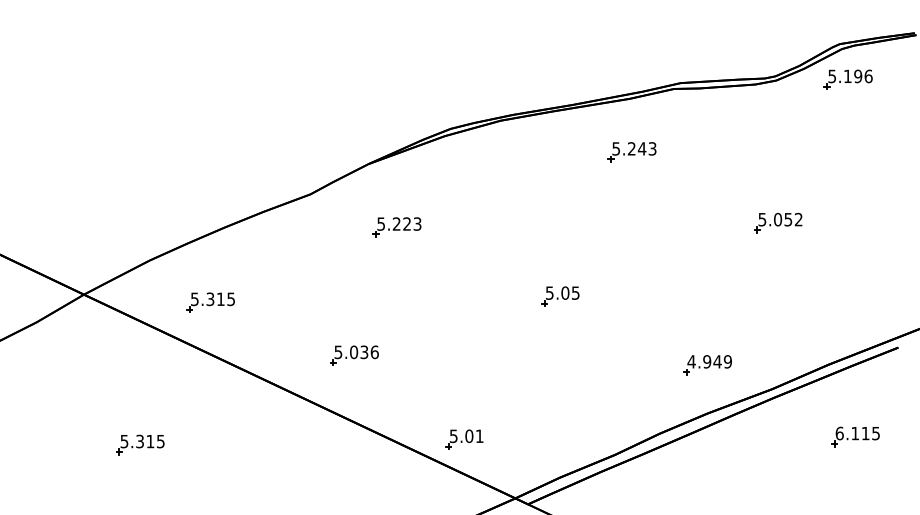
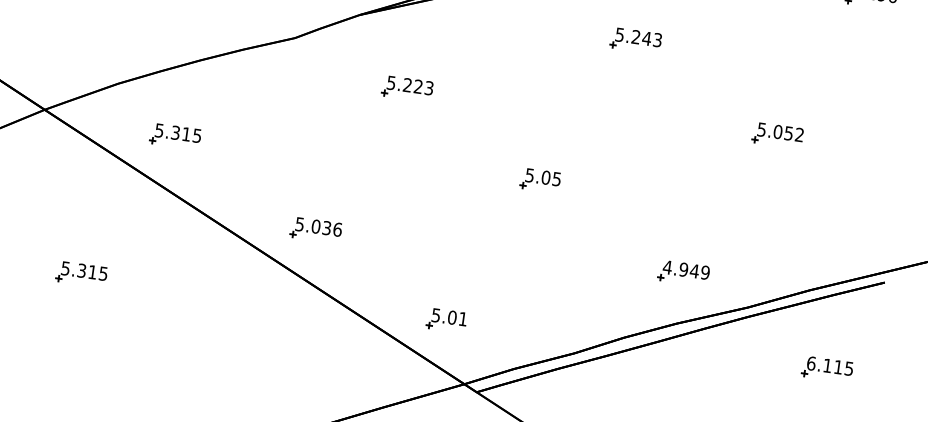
part: (396, 227) -> (406, 88), moved
part: (354, 355) -> (316, 230), moved
part: (464, 439) -> (446, 320), moved

